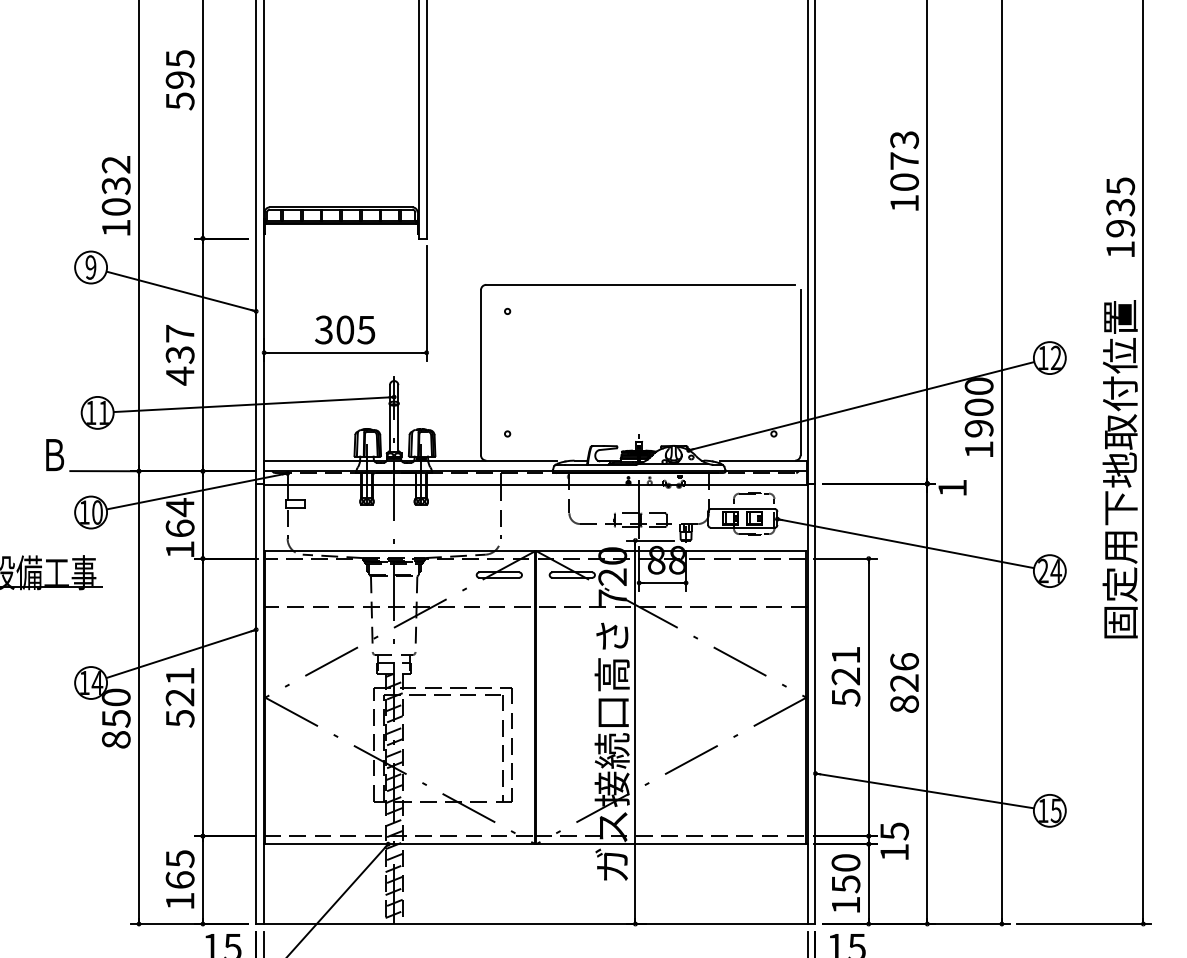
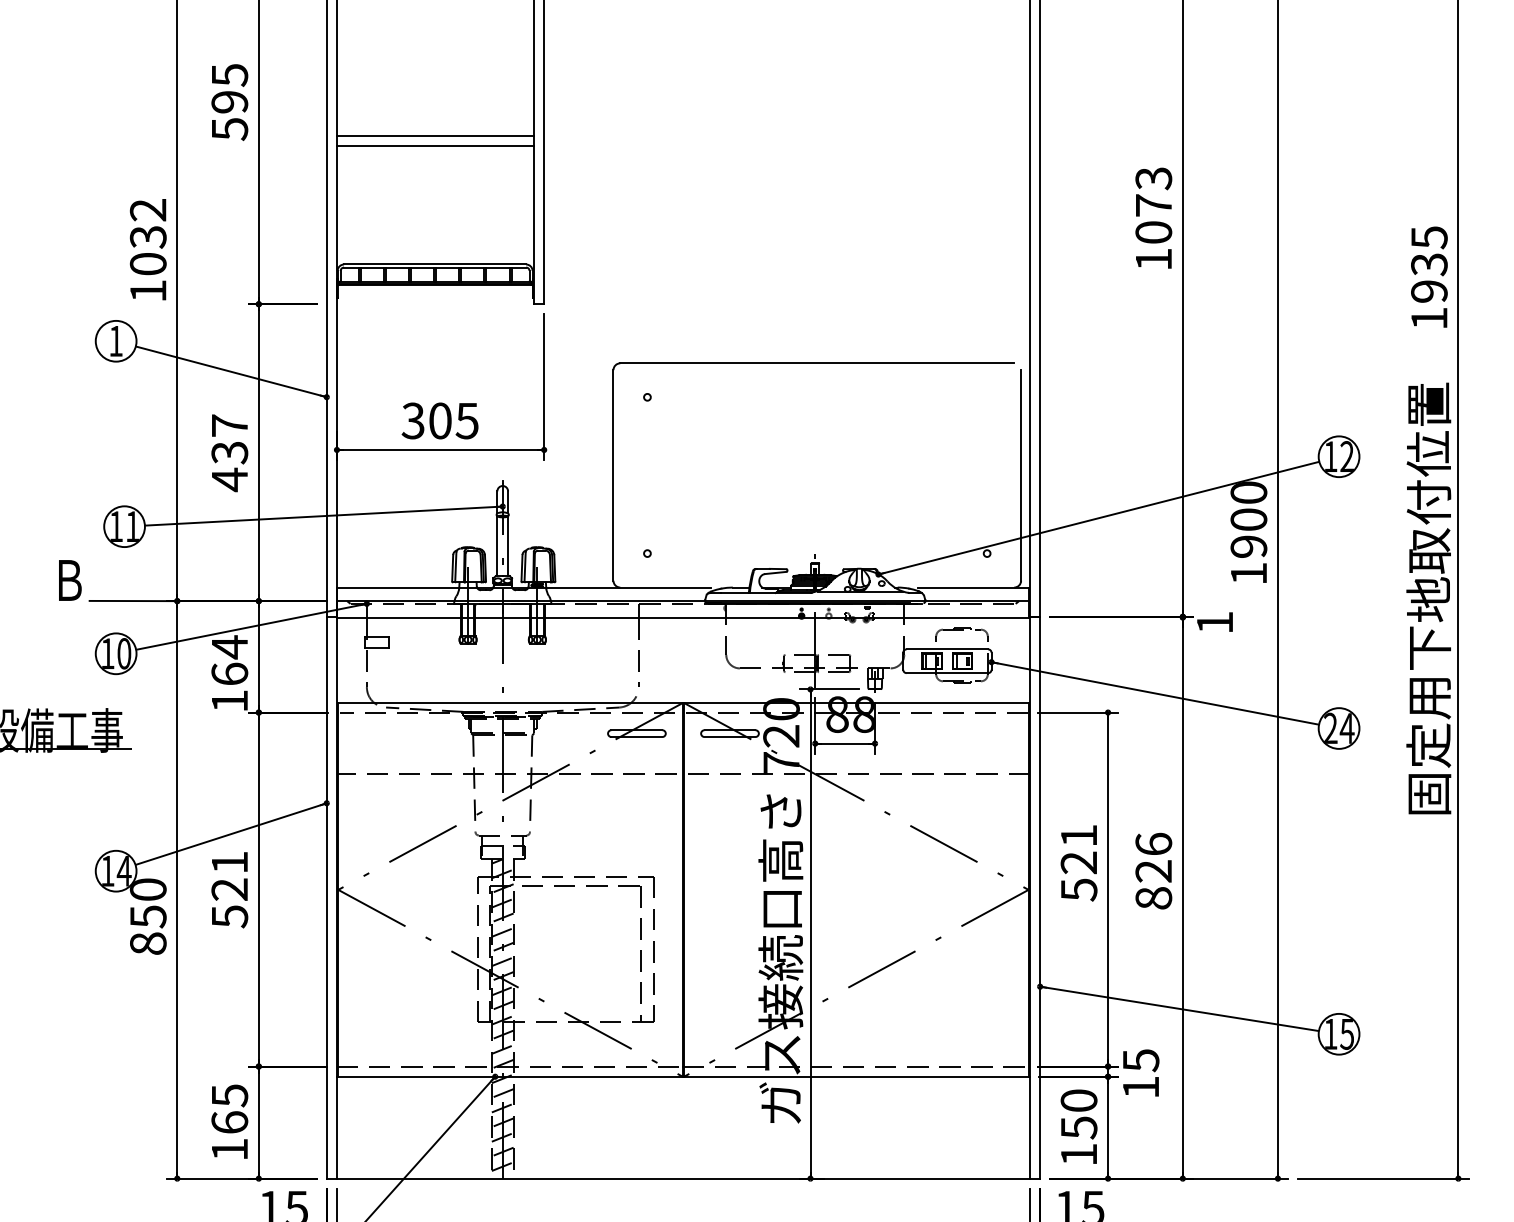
line: (340, 106) -> (434, 136), added
line: (340, 114) -> (434, 146), added
text: (90, 266) -> (115, 340), 9 -> 1

